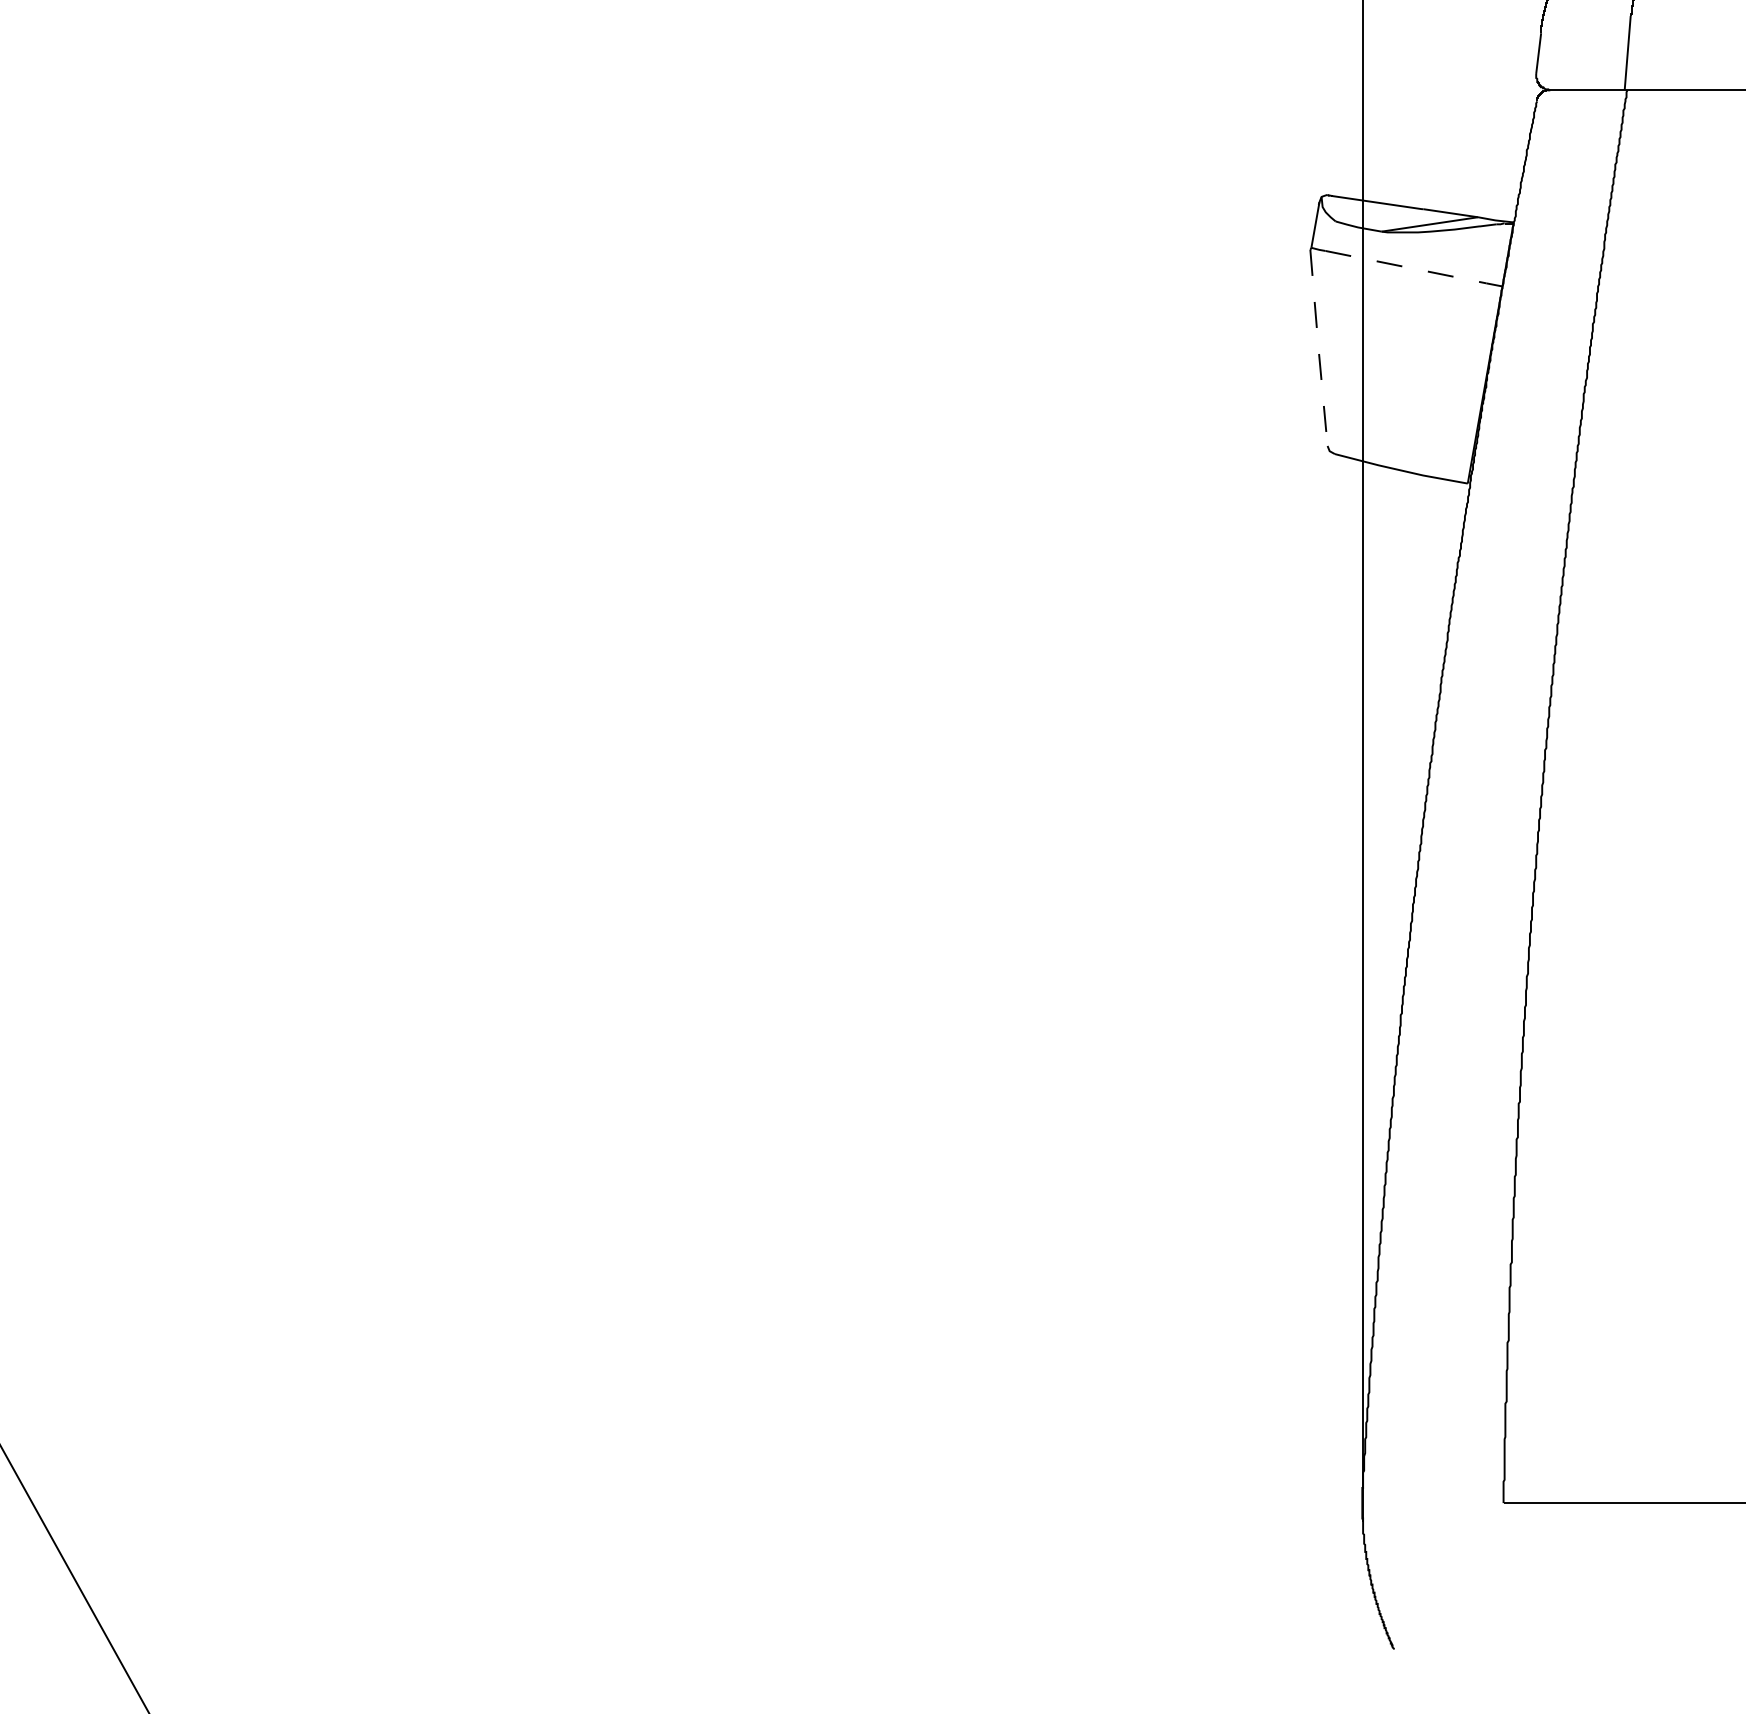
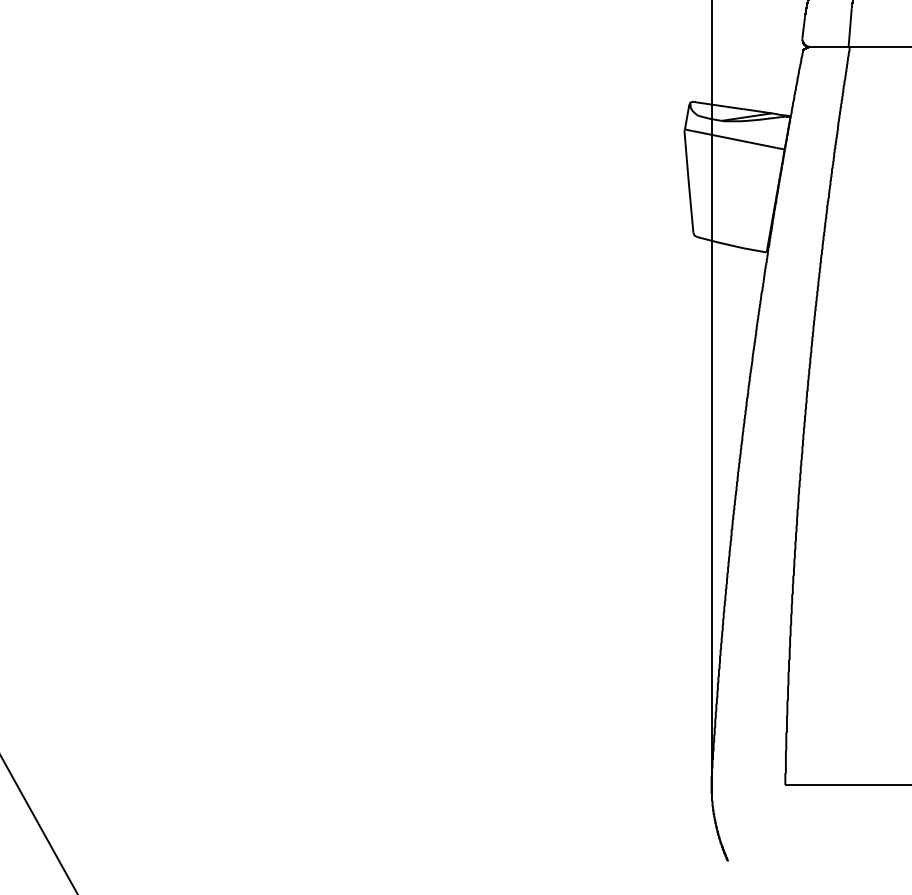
line: (1406, 267) -> (734, 139), dashed -> solid
line: (1318, 347) -> (688, 181), dashed -> solid

